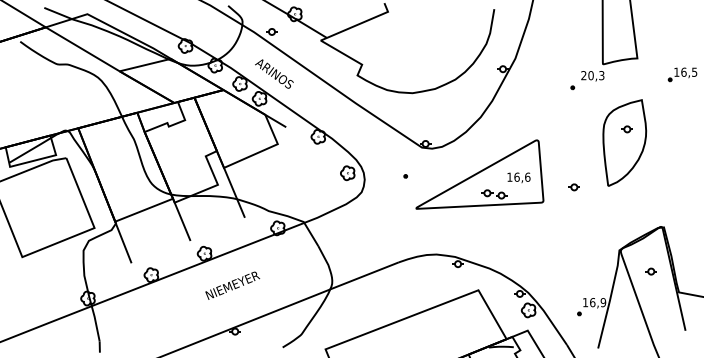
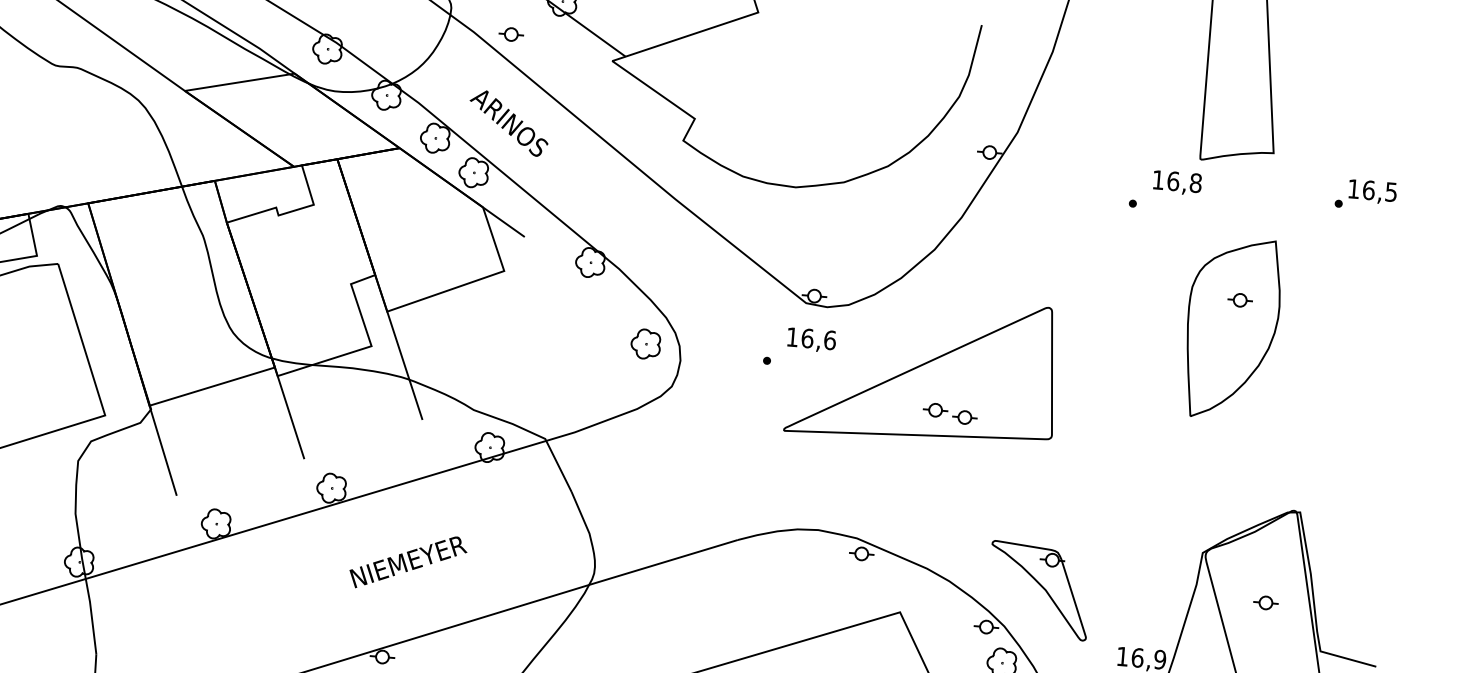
text: (592, 75) -> (1176, 181), 20,3 -> 16,8
text: (518, 177) -> (810, 339), moved
part: (573, 187) -> (1117, 413), removed
part: (543, 274) -> (1039, 590), added
text: (232, 285) -> (407, 561), moved

